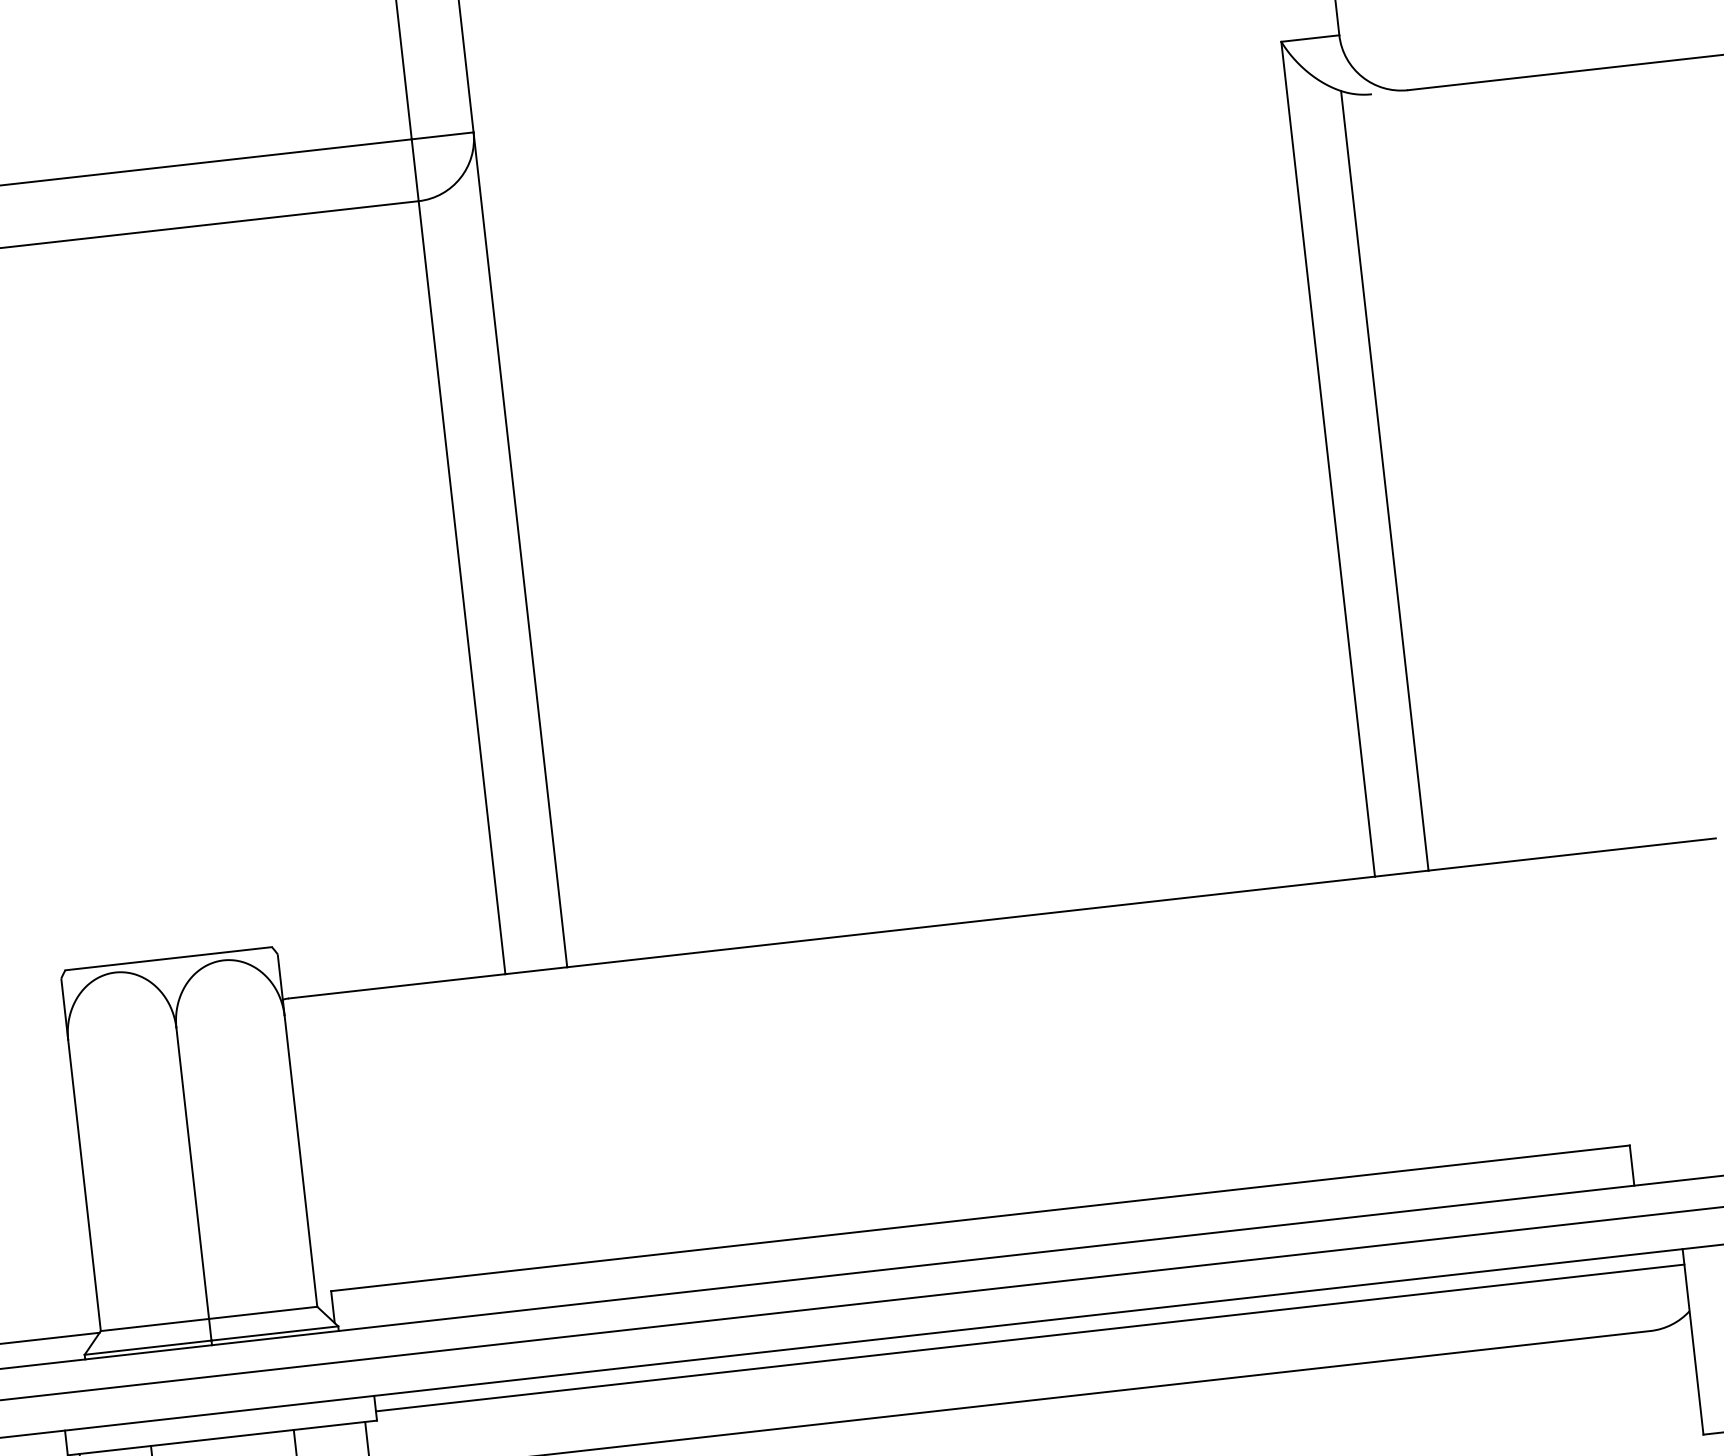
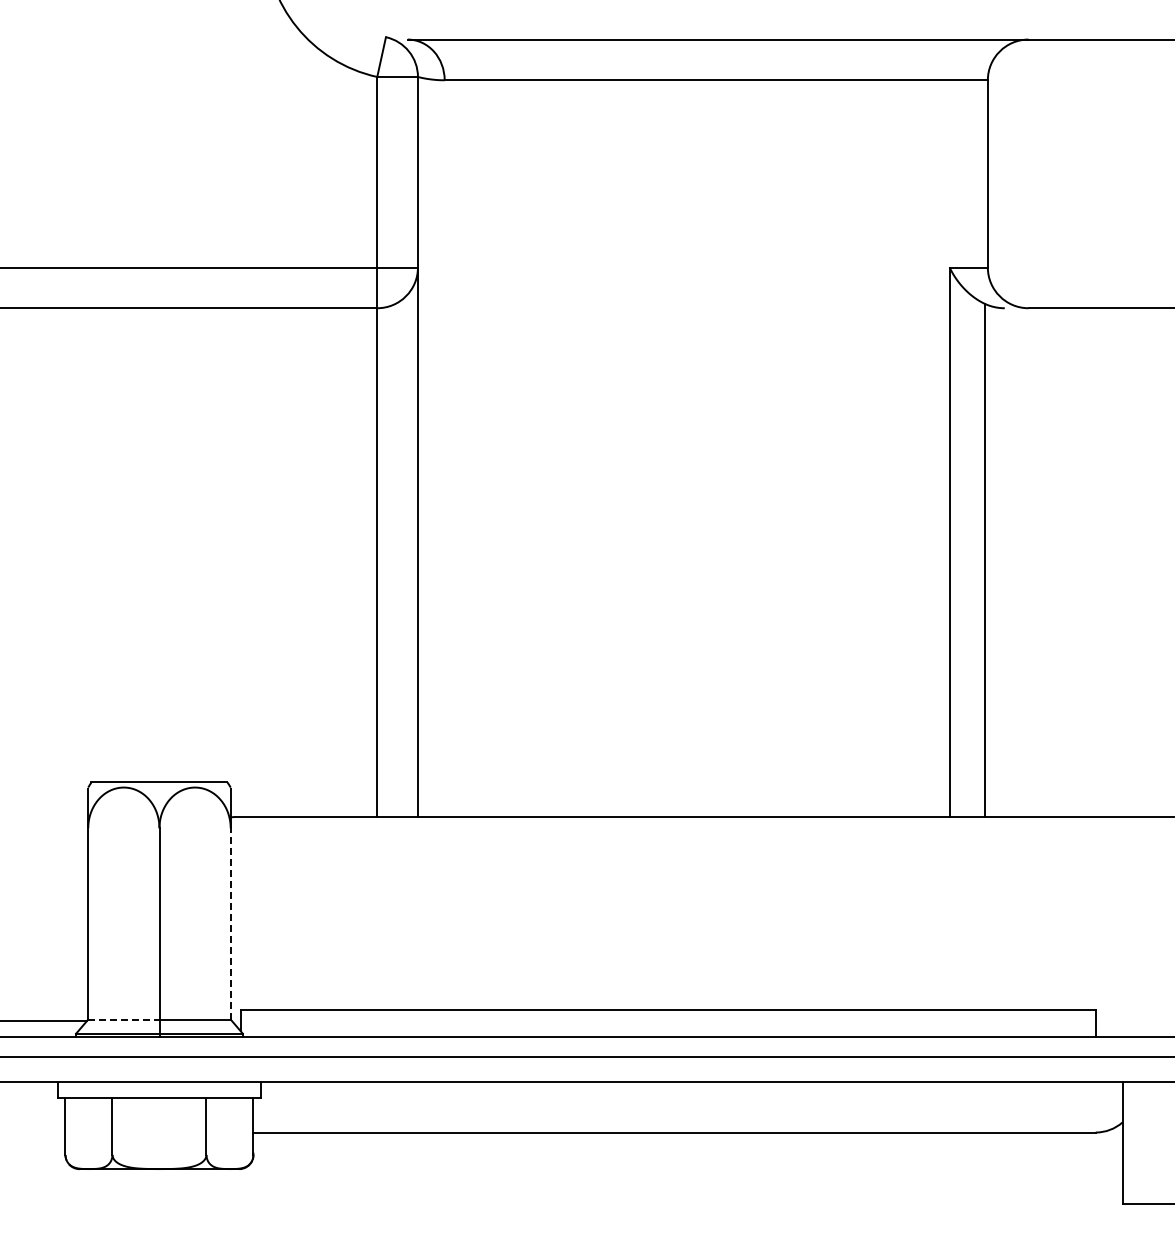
line: (300, 1160) -> (230, 923), solid -> dashed
line: (154, 1324) -> (123, 1019), solid -> dashed
line: (1029, 1337) -> (691, 1091), removed

